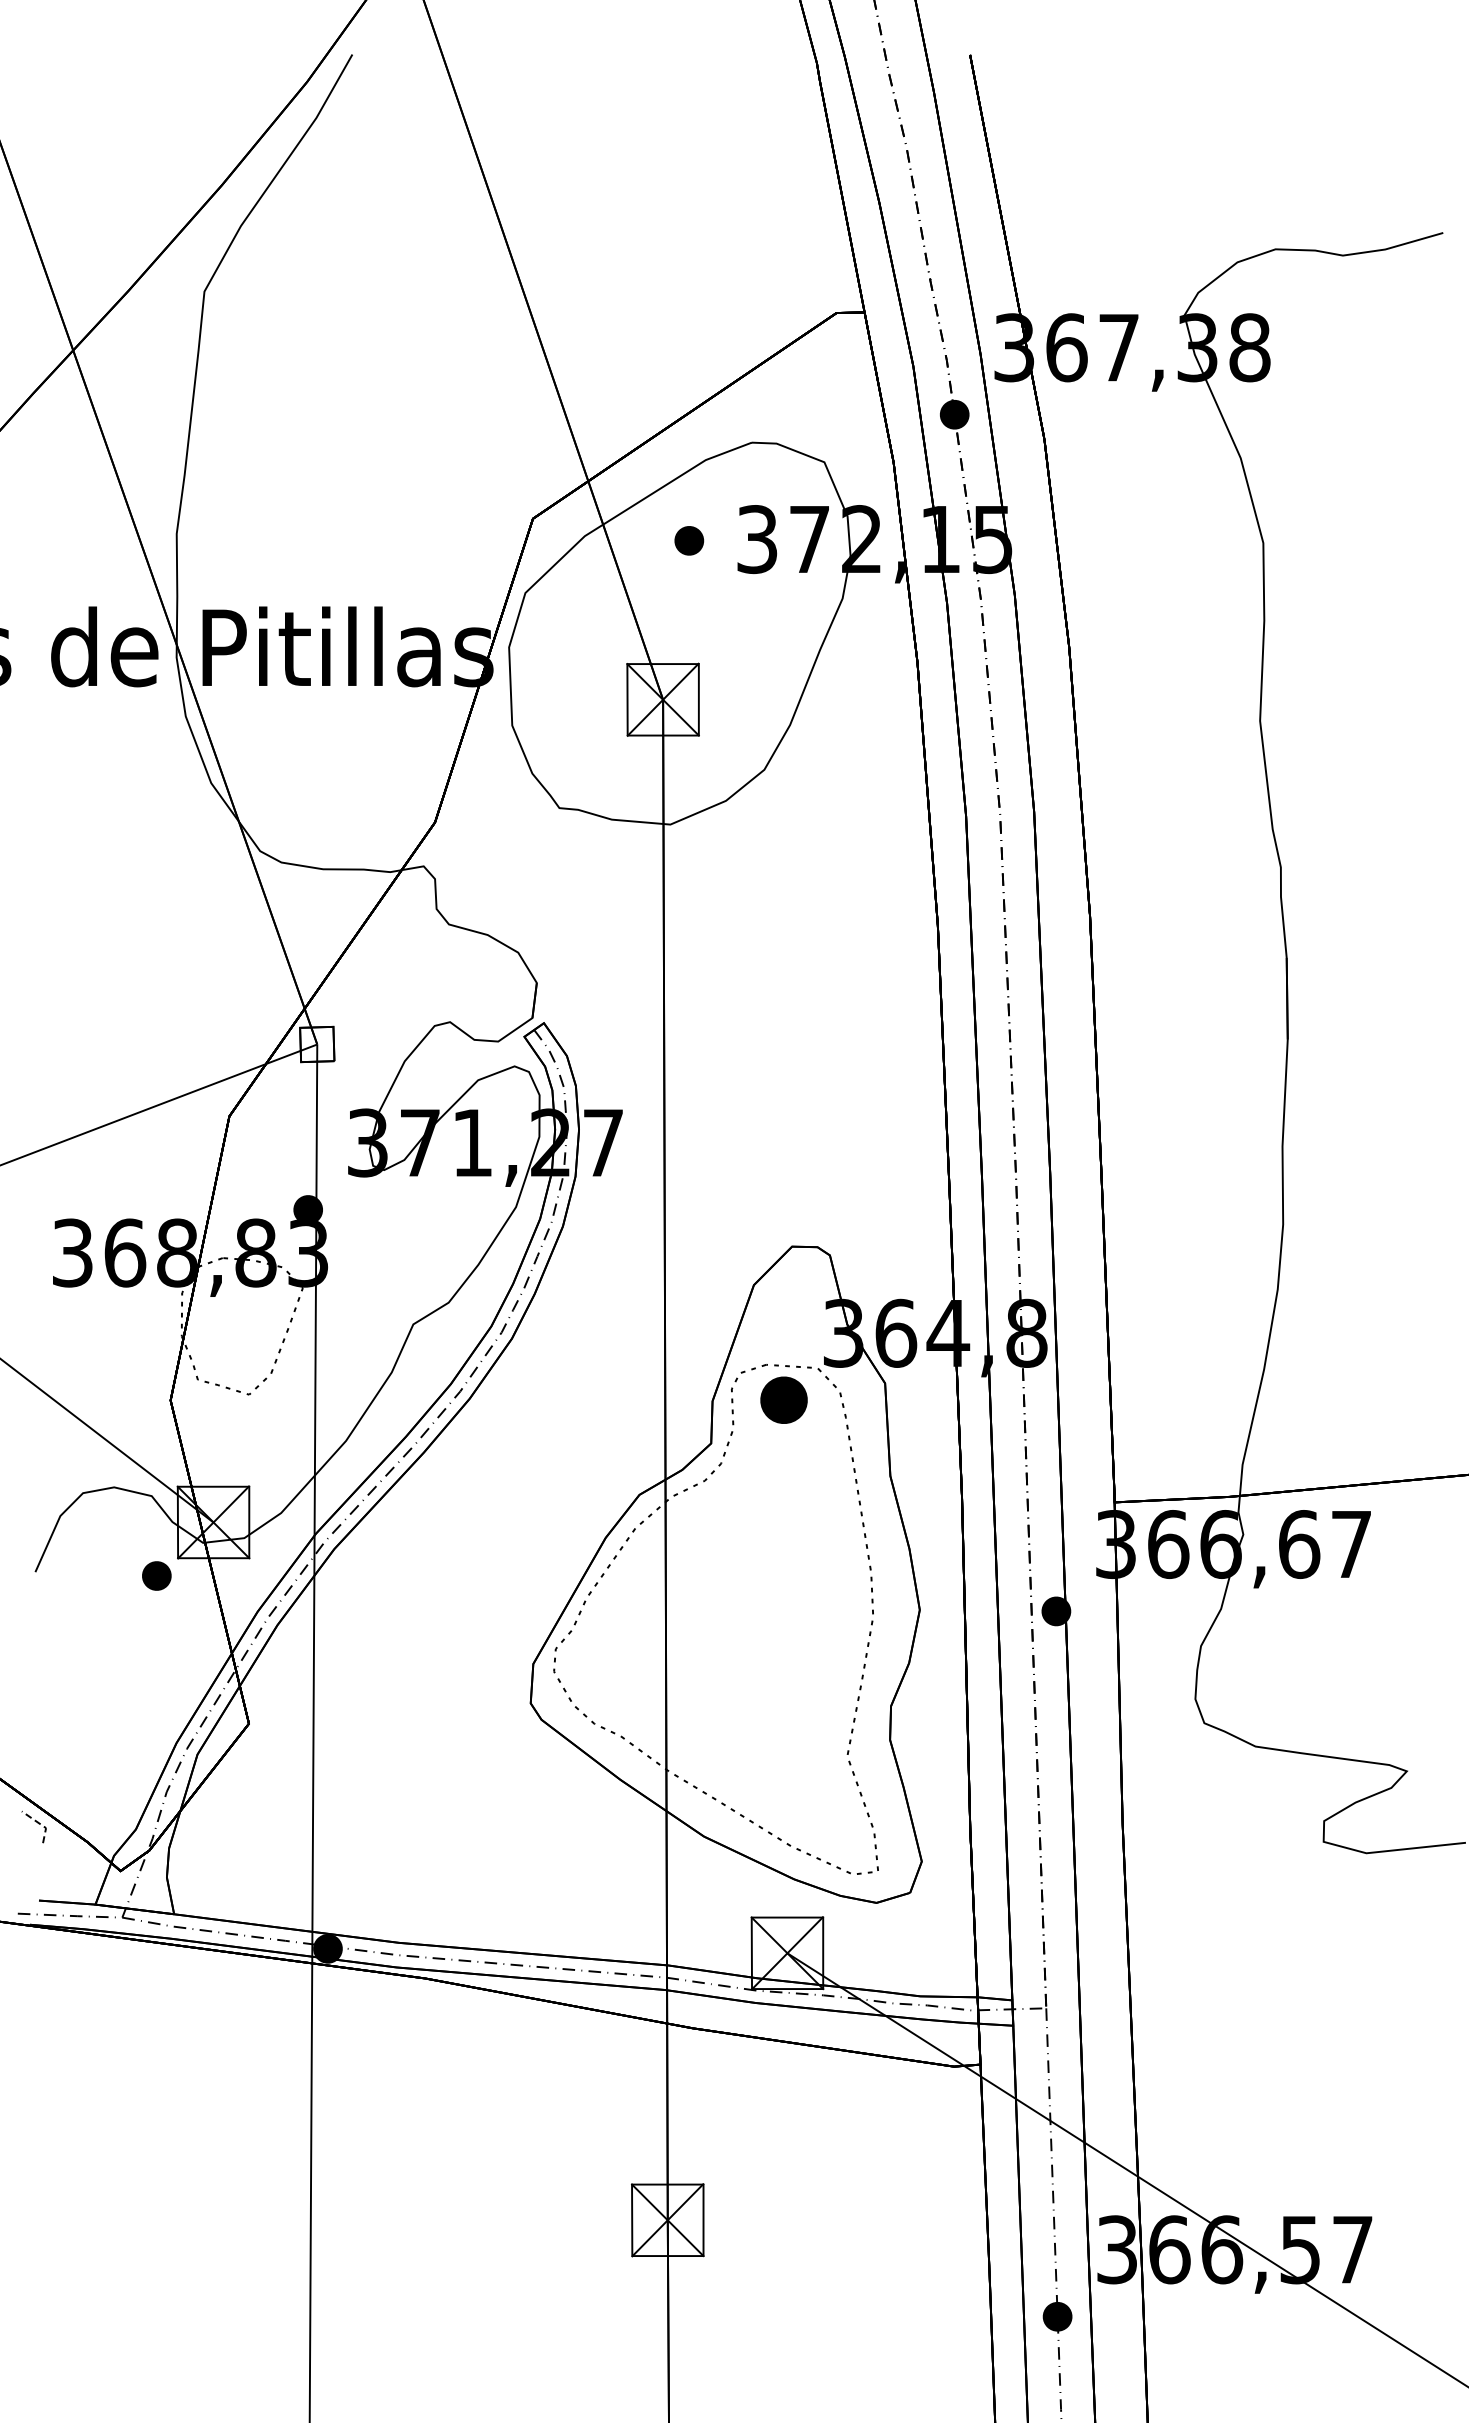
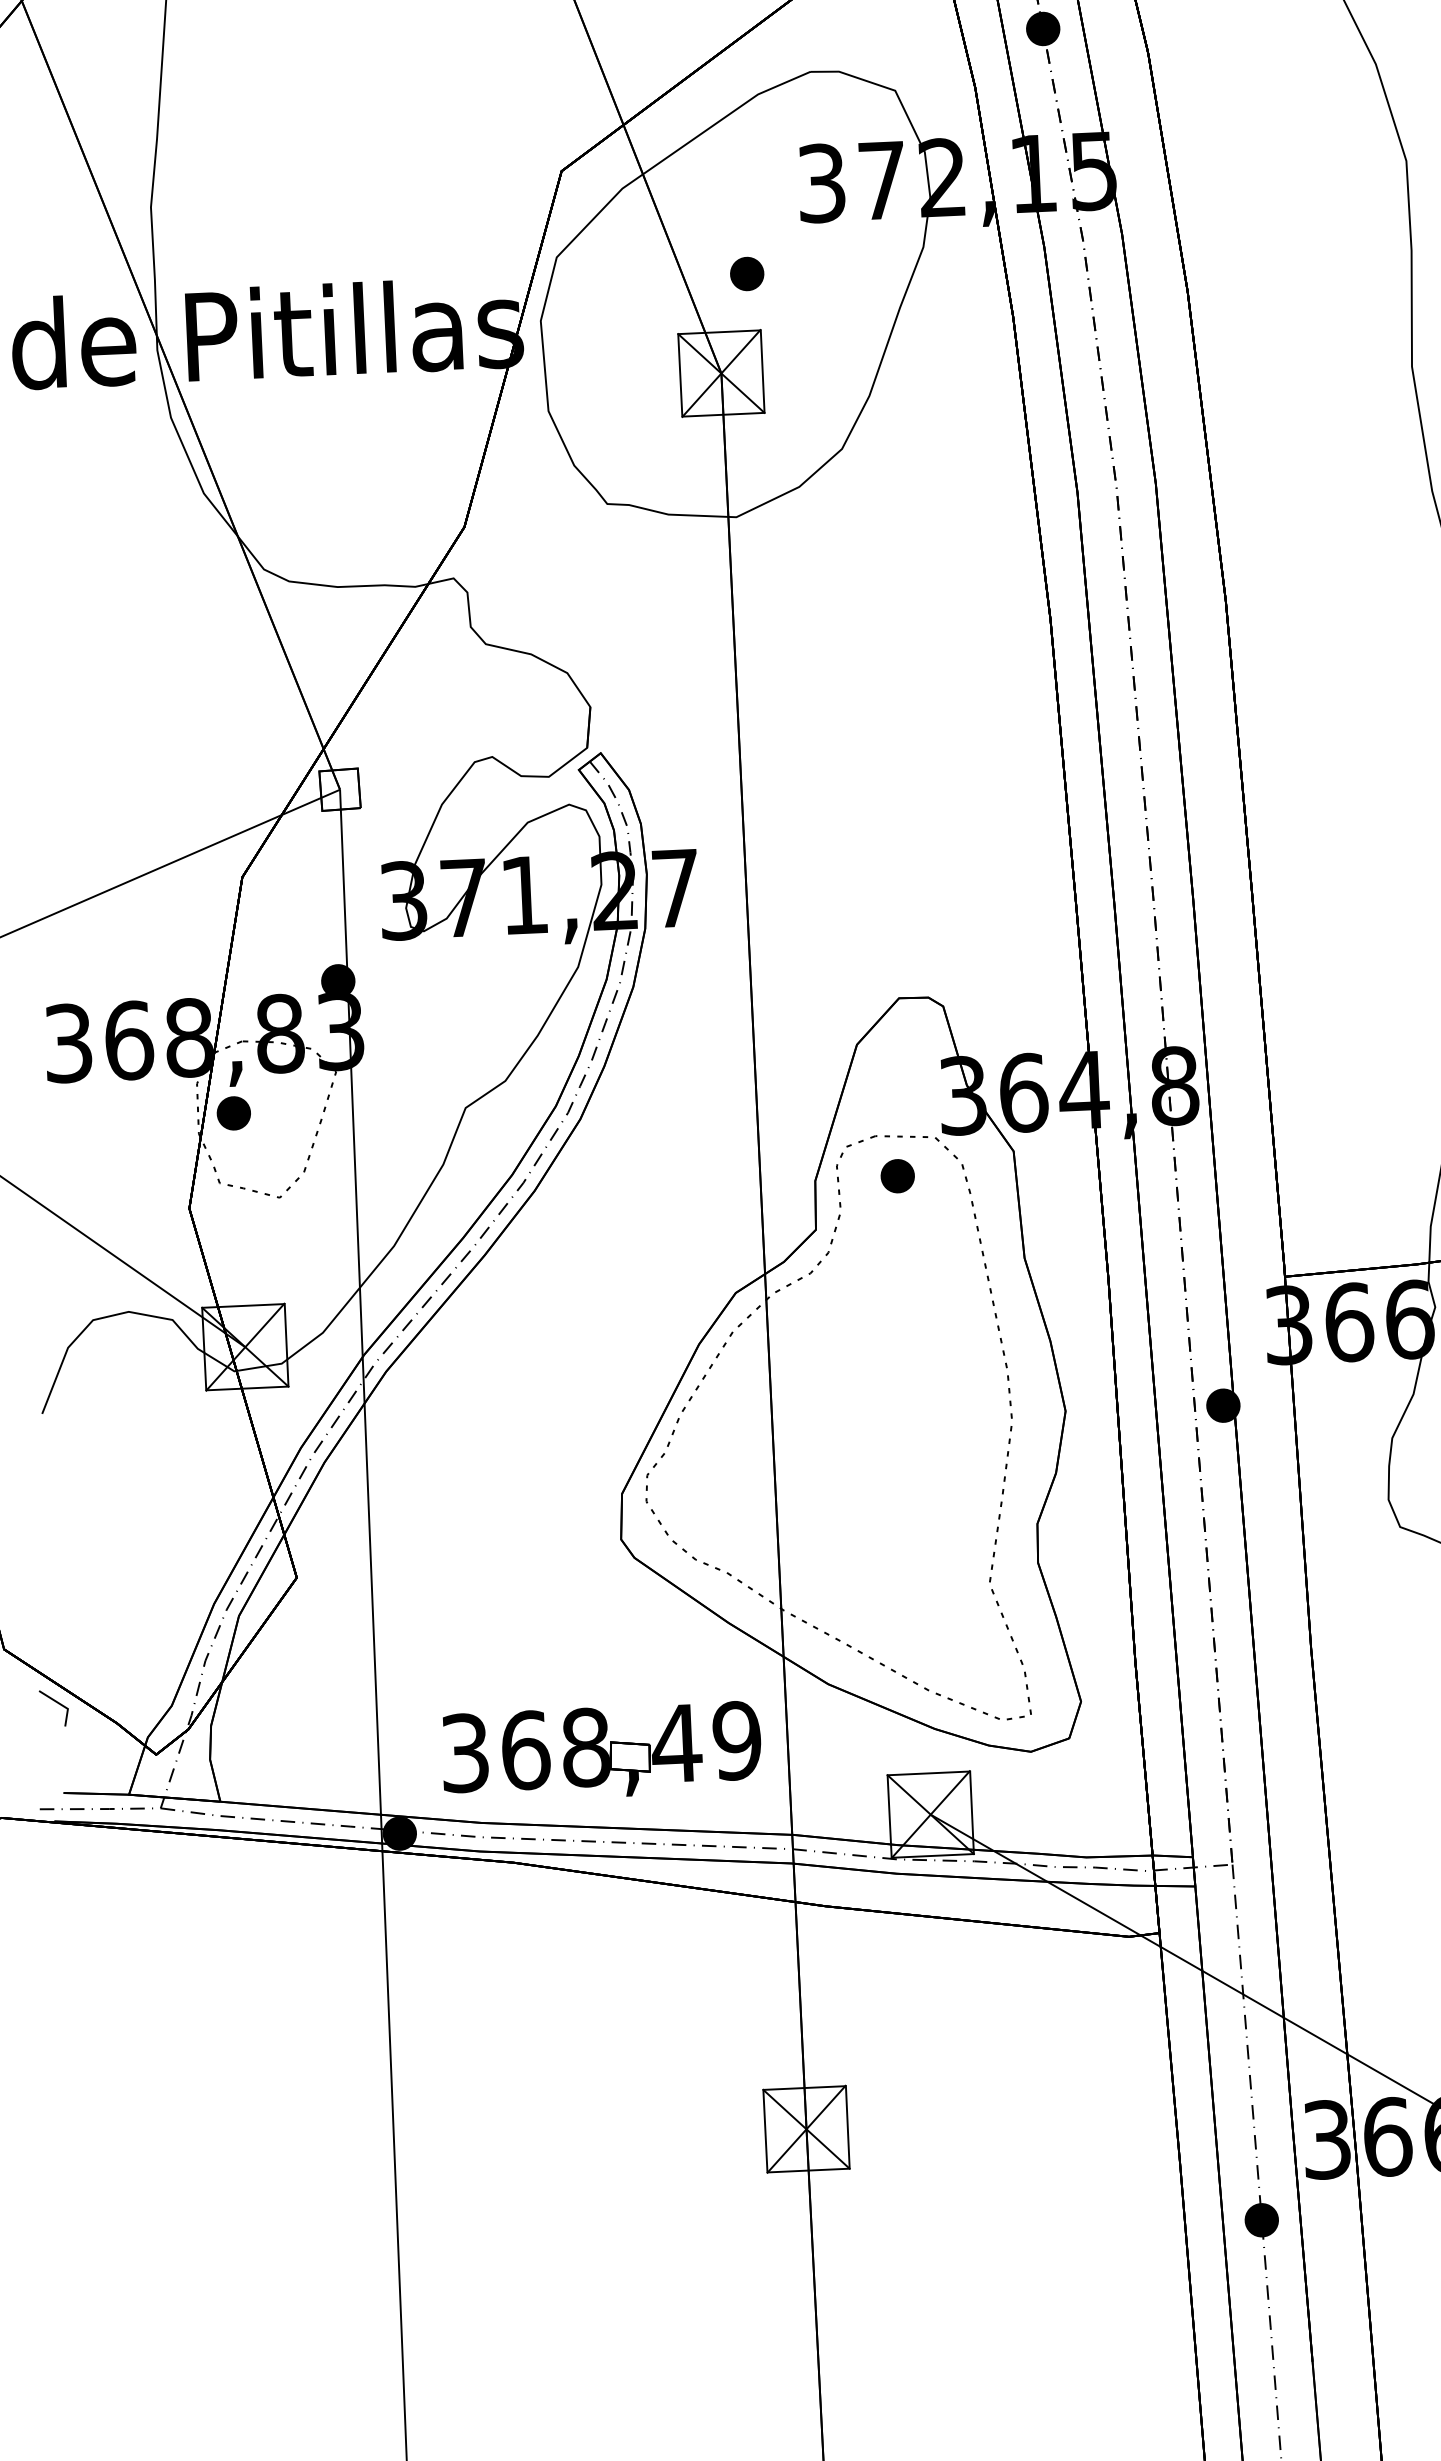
part: (689, 540) -> (747, 273), moved
part: (783, 1400) -> (897, 1176), size x0.62
part: (156, 1575) -> (233, 1112), moved
line: (40, 1824) -> (61, 1705), dashed -> solid
part: (505, 1886) -> (601, 1752), added

